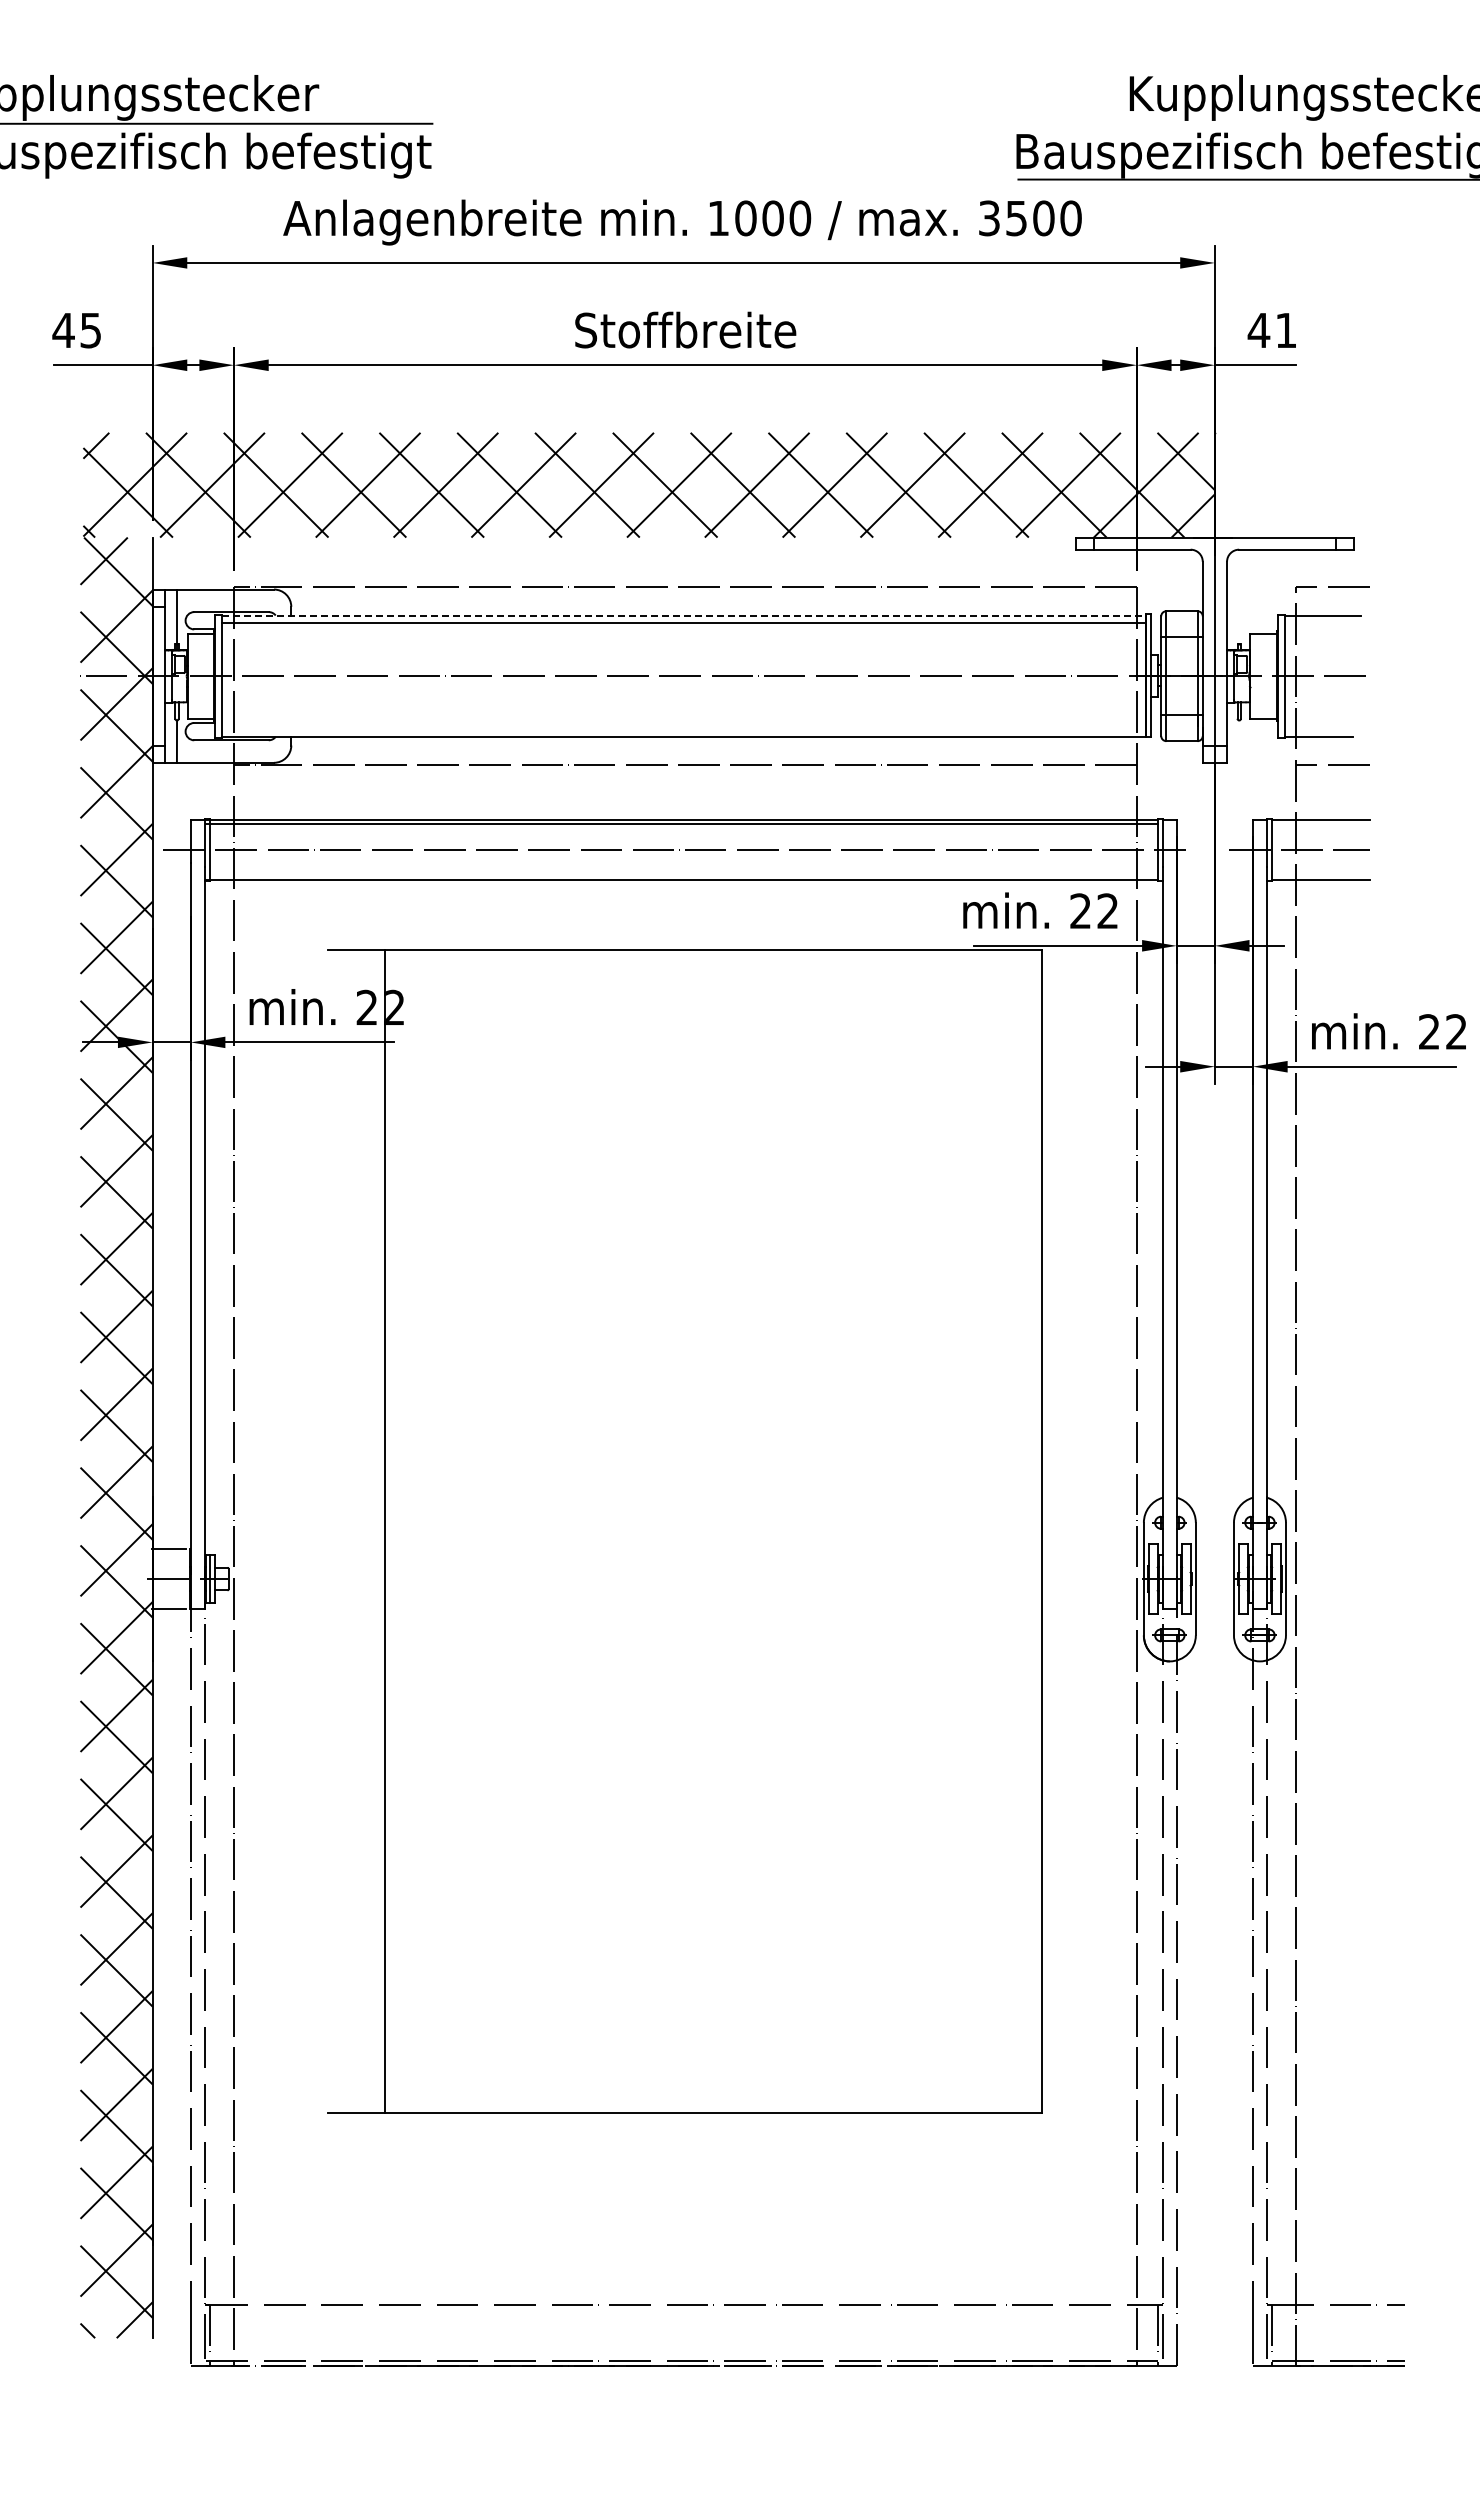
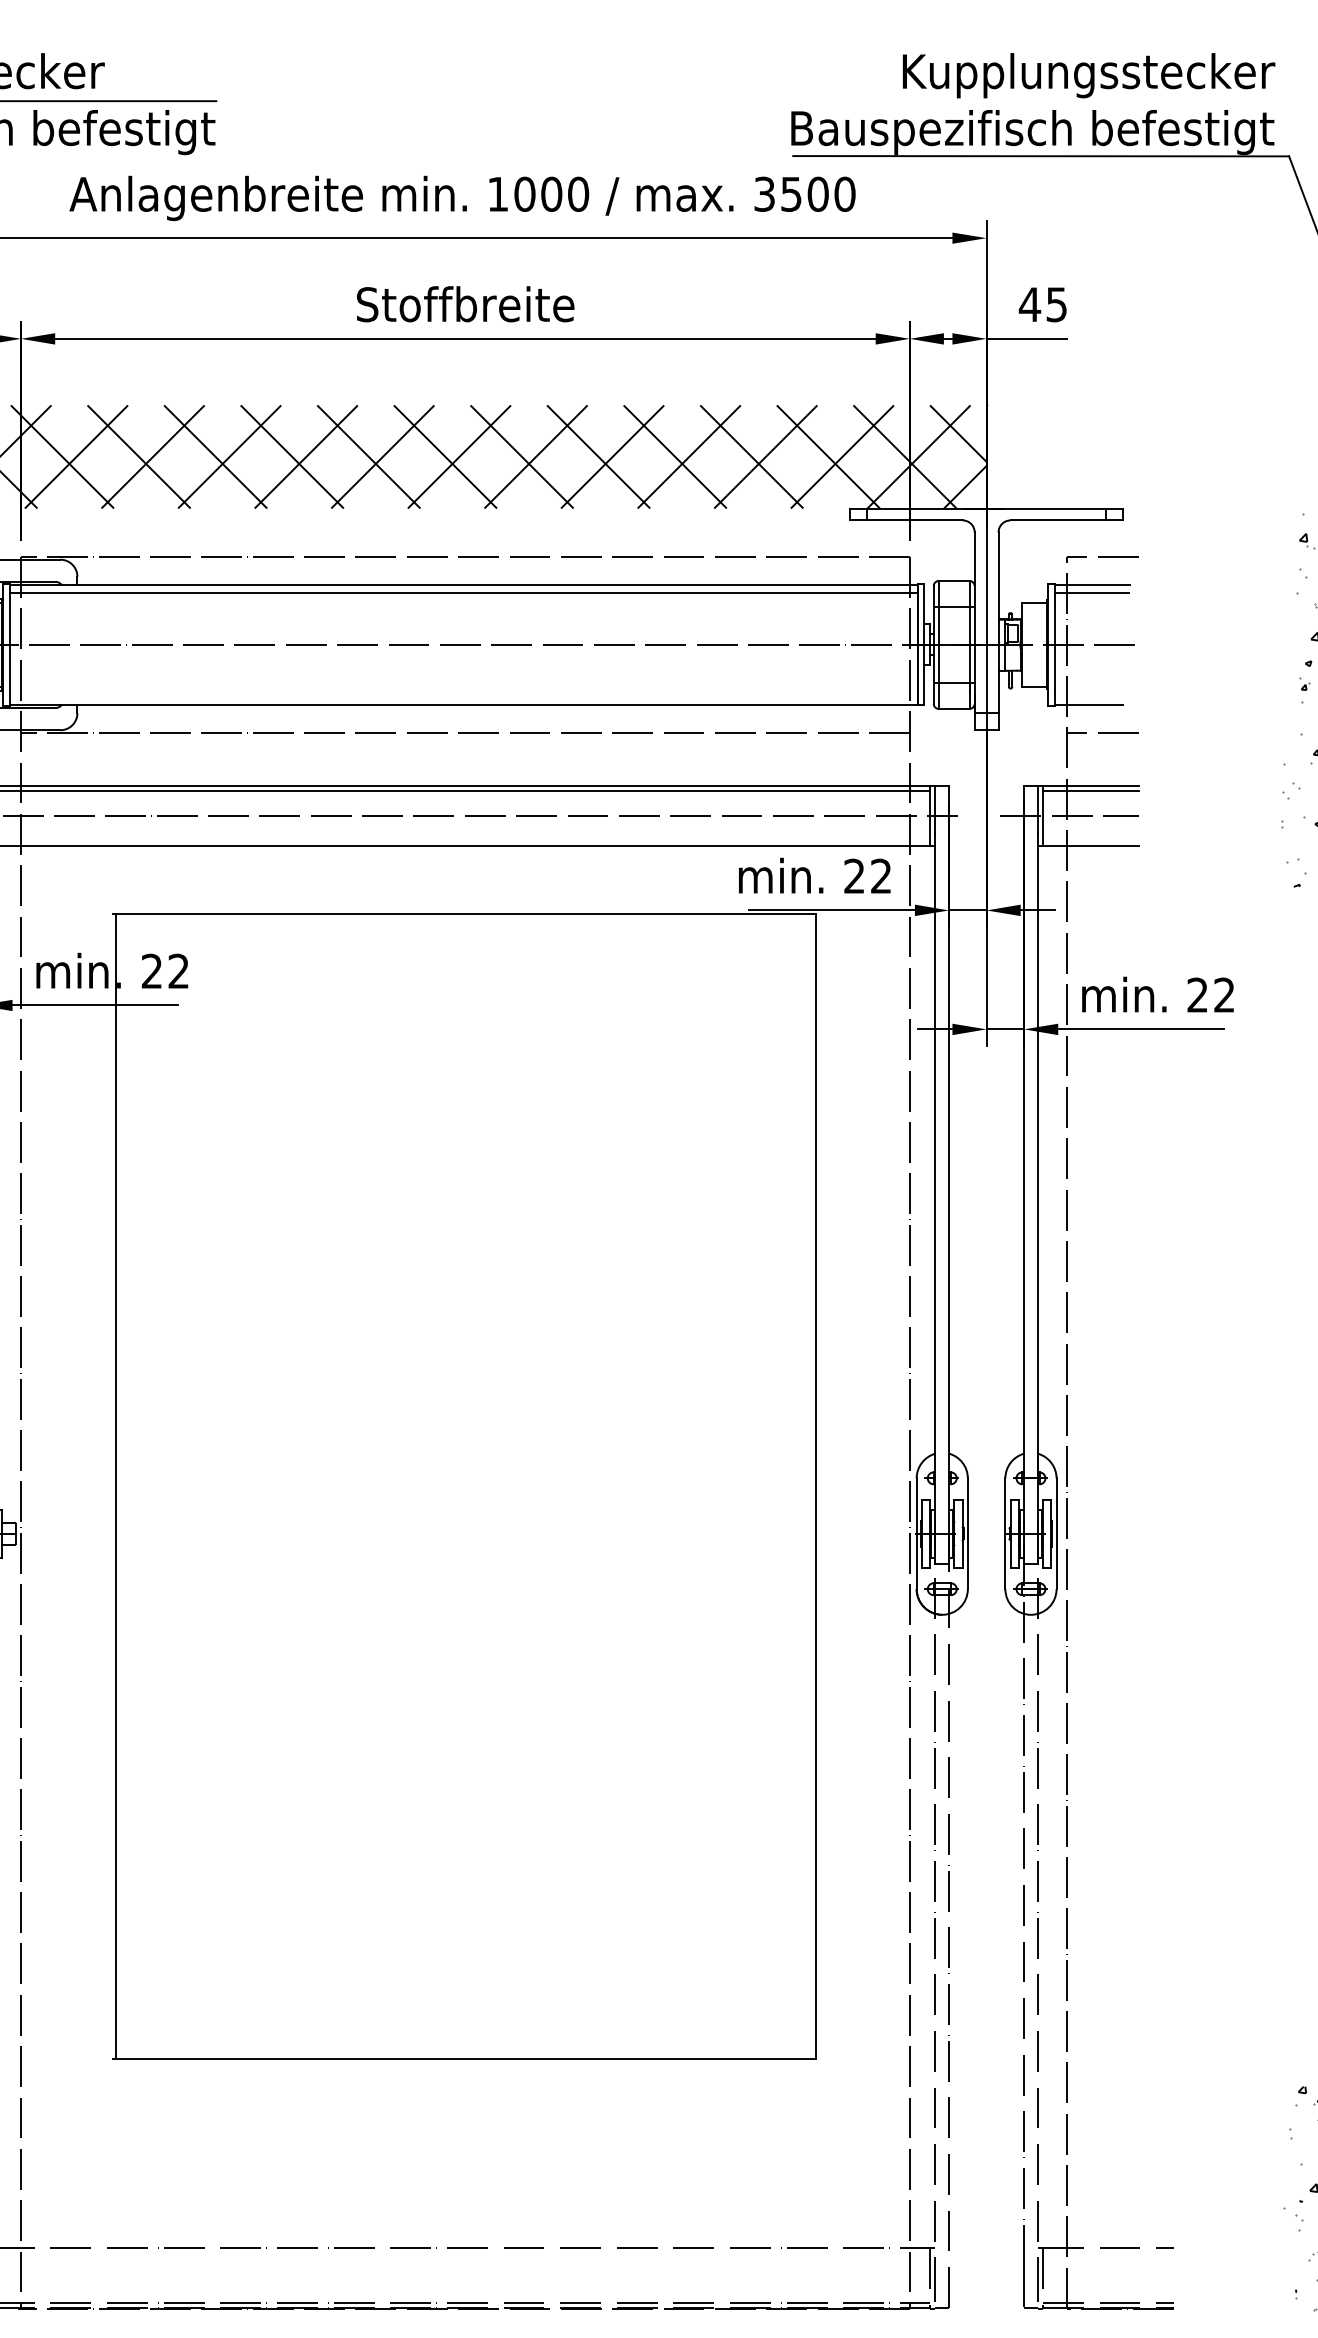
text: (1286, 330) -> (1057, 304), 41 -> 45
line: (683, 615) -> (463, 585), dashed -> solid
line: (1321, 623) -> (1091, 593), added
line: (1320, 824) -> (1090, 790), added
line: (384, 1530) -> (116, 1485), moved

